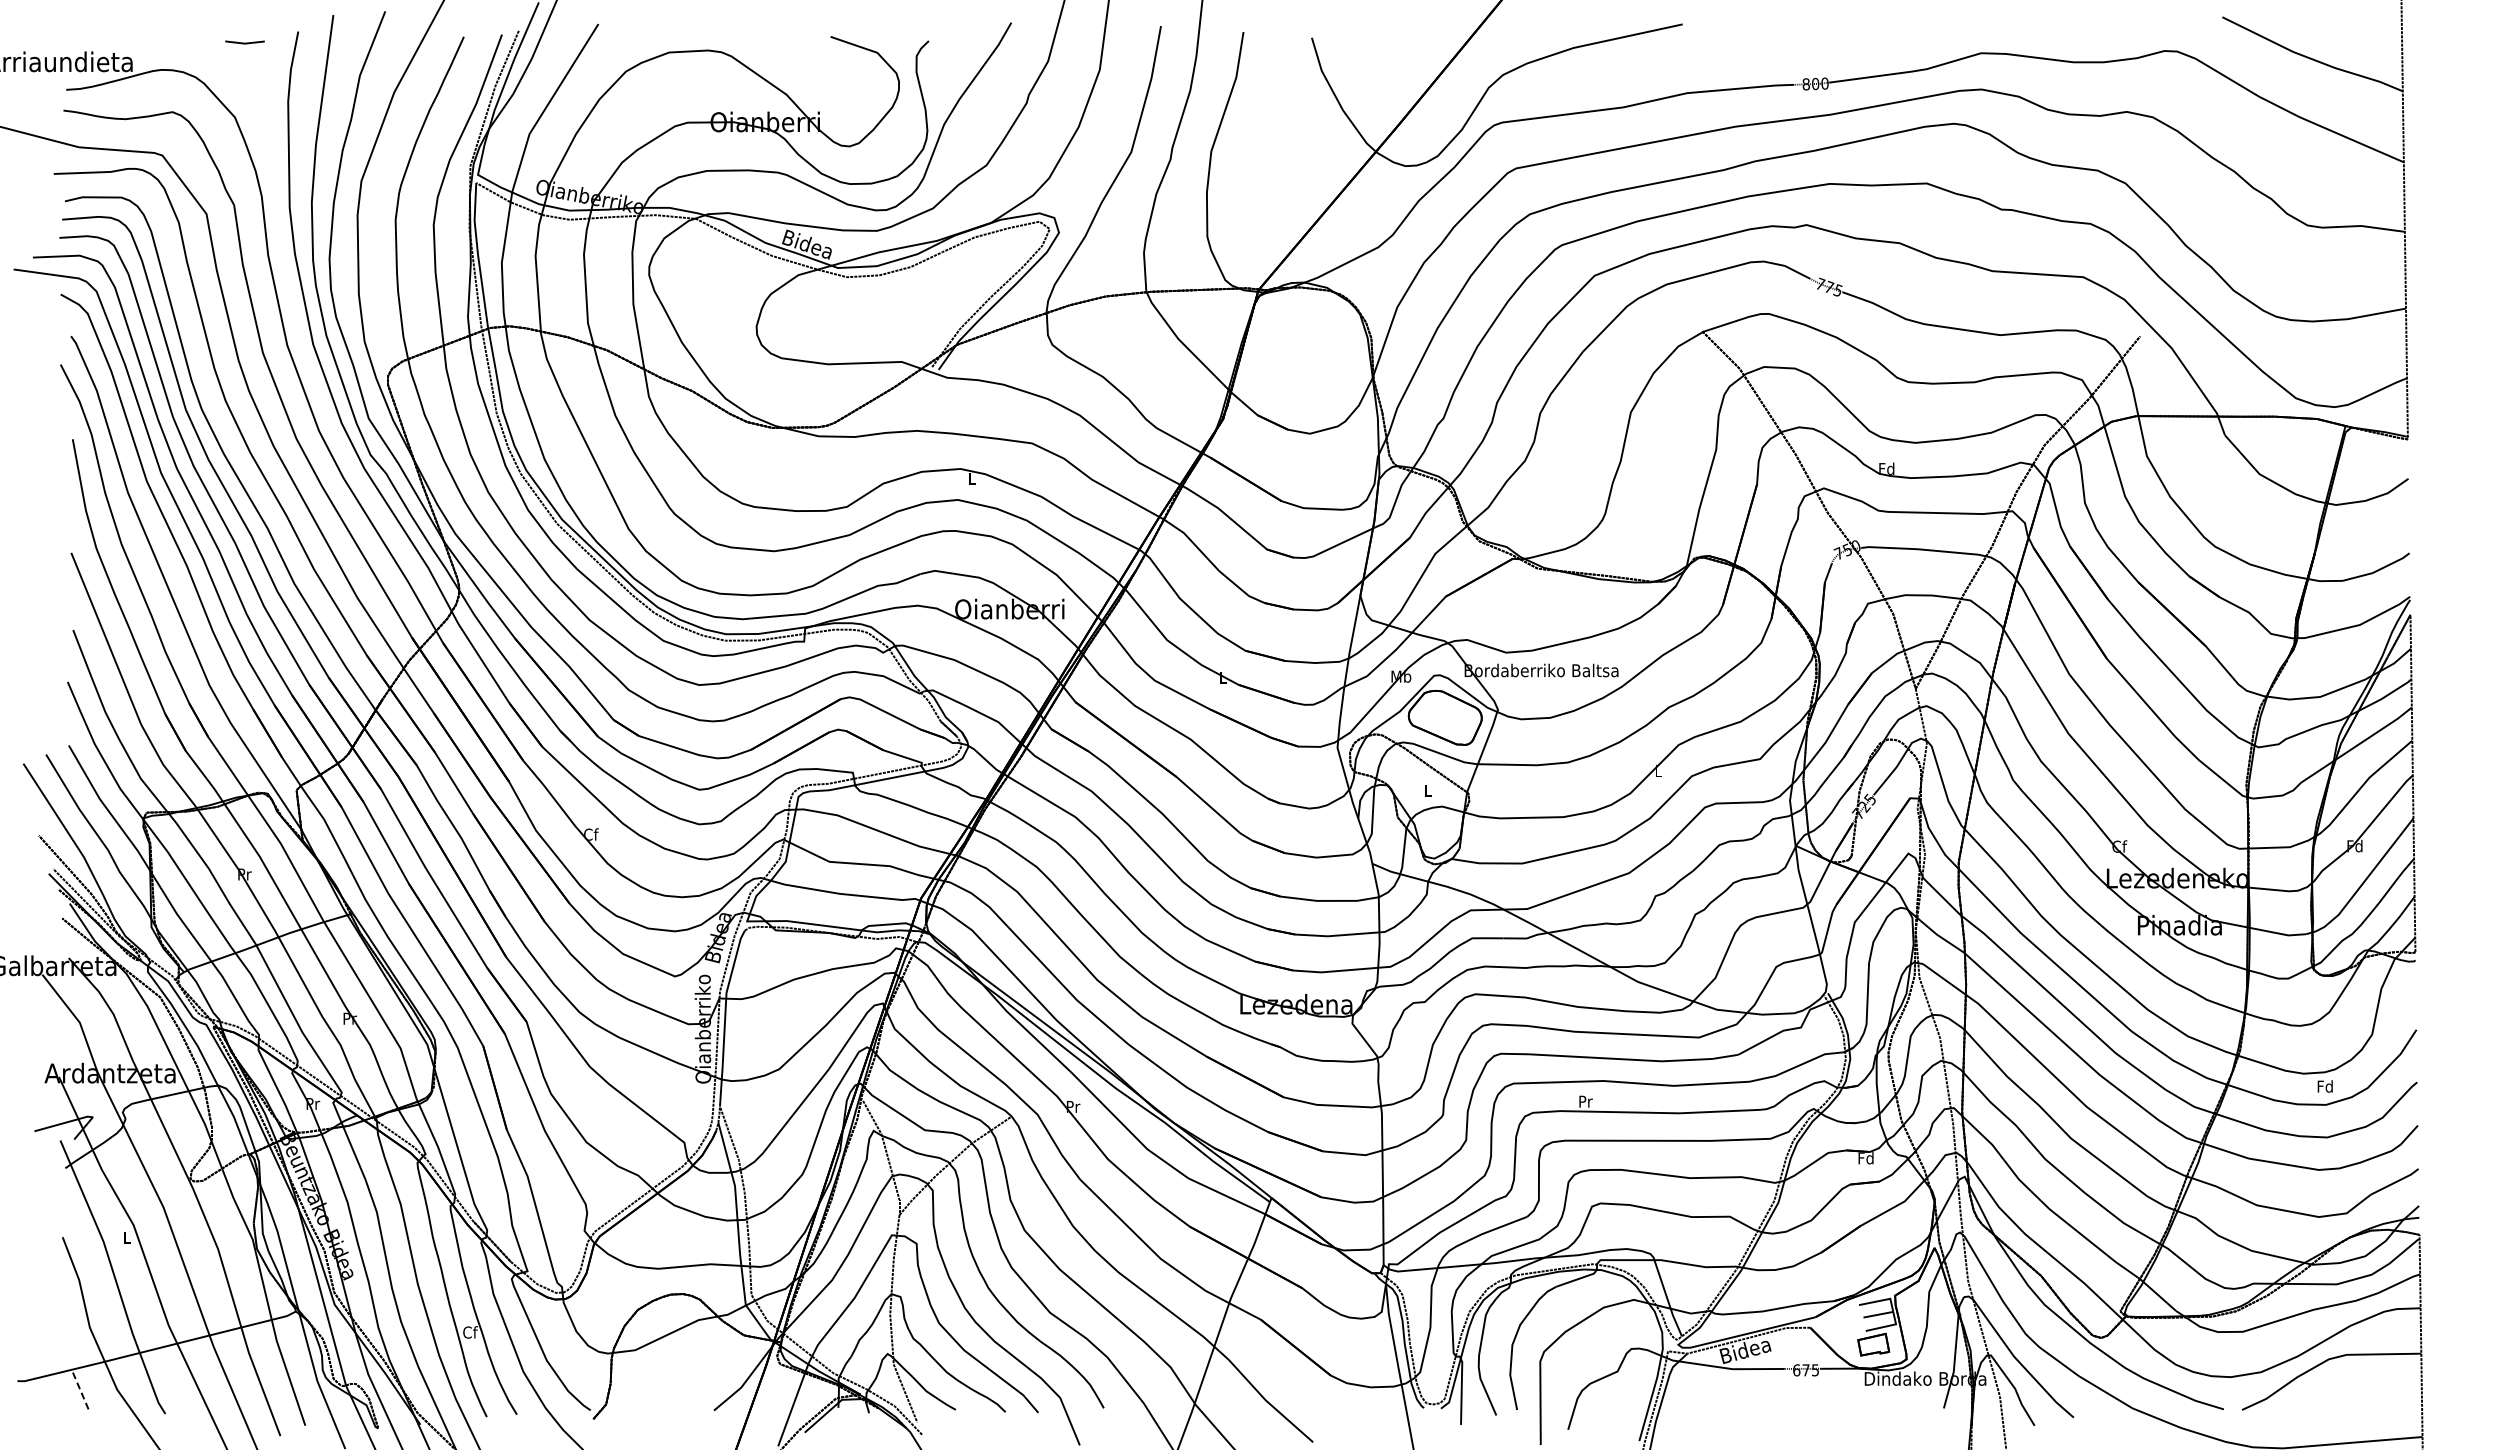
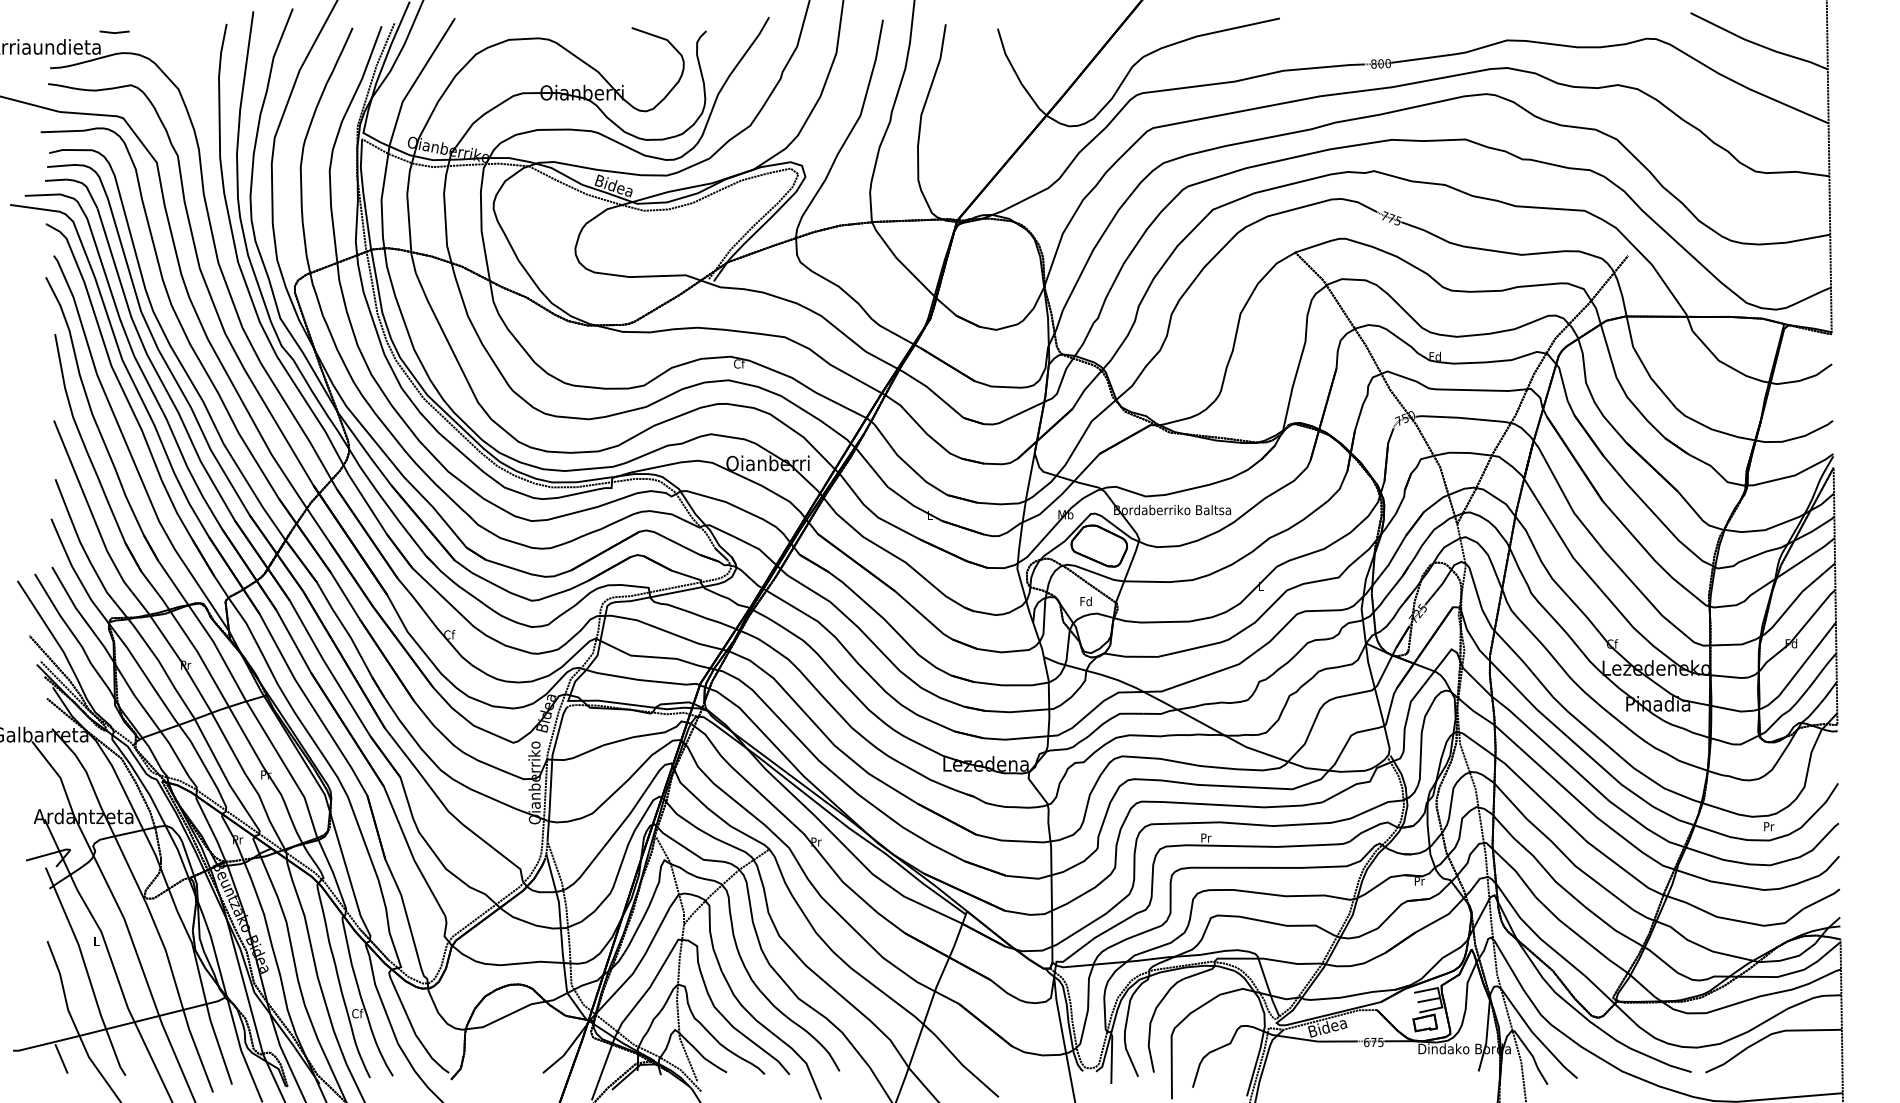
line: (244, 42) -> (114, 32), moved
text: (972, 478) -> (739, 363), L -> Cf
text: (1427, 790) -> (1085, 601), L -> Fd
text: (2324, 1086) -> (1768, 826), Fd -> Pr
text: (1865, 1158) -> (1419, 881), Fd -> Pr
line: (81, 1392) -> (61, 1059), dashed -> solid

